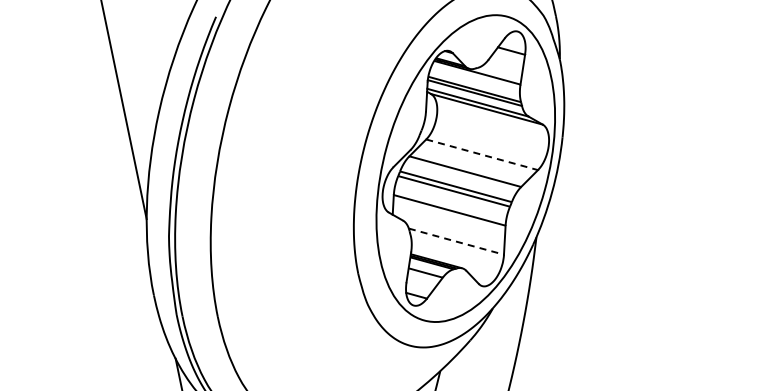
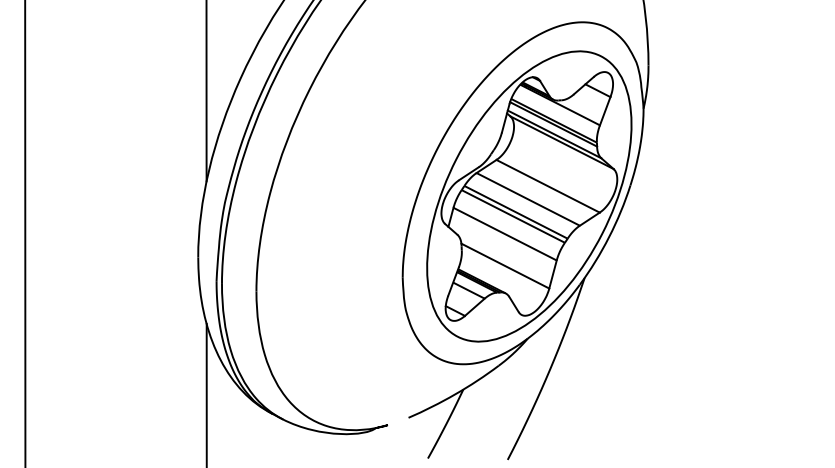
line: (482, 154) -> (548, 186), dashed -> solid
line: (456, 241) -> (505, 266), dashed -> solid

